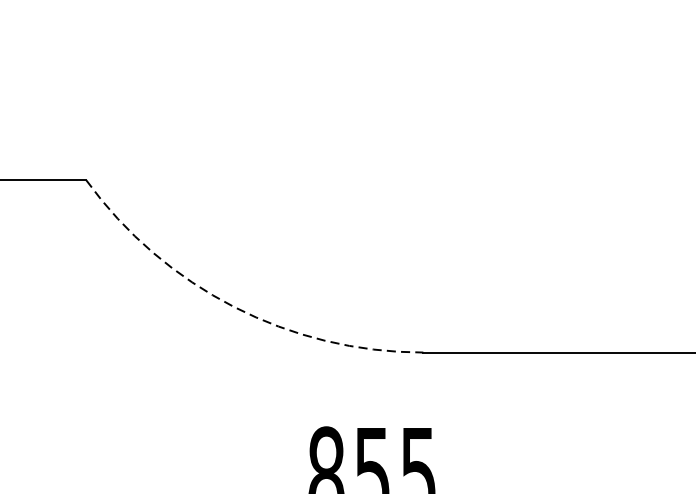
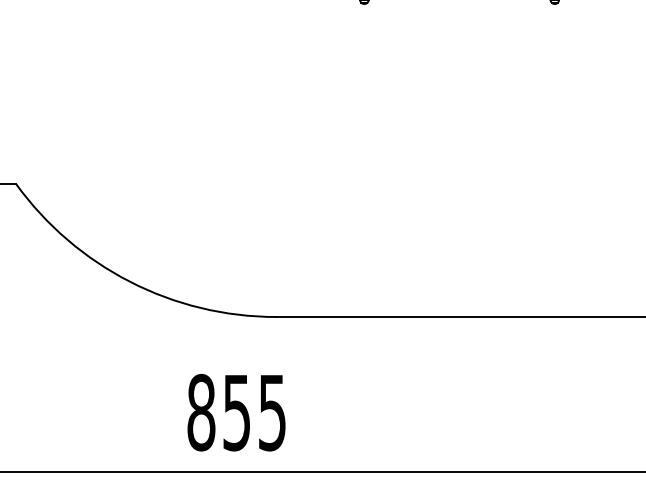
arc: (234, 306) -> (130, 281), dashed -> solid

